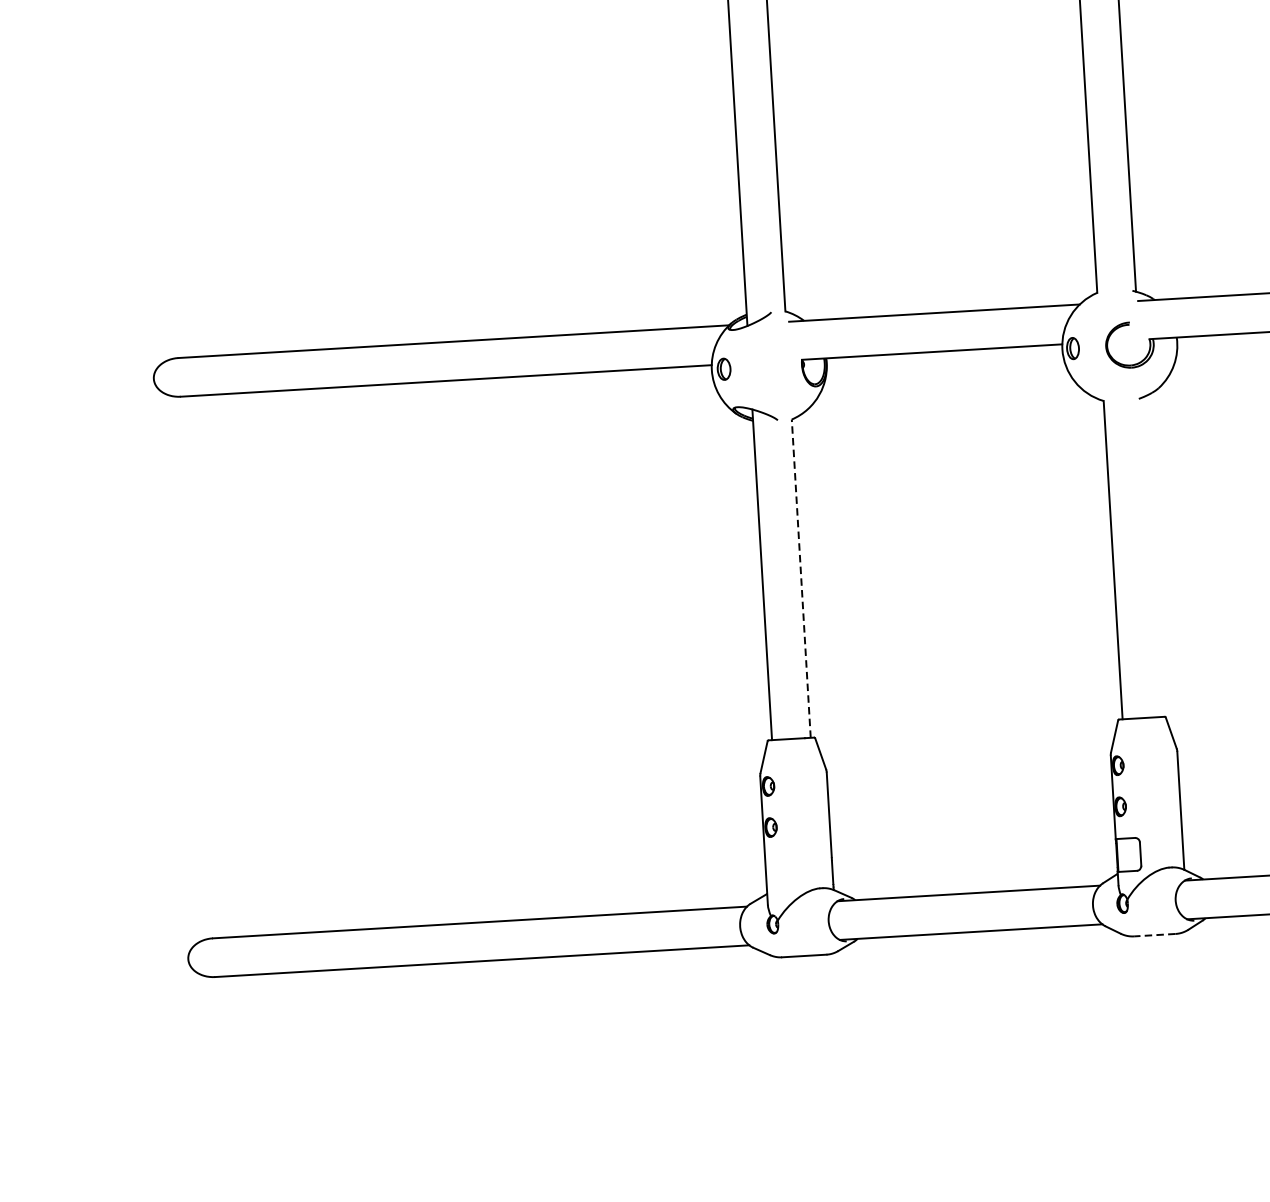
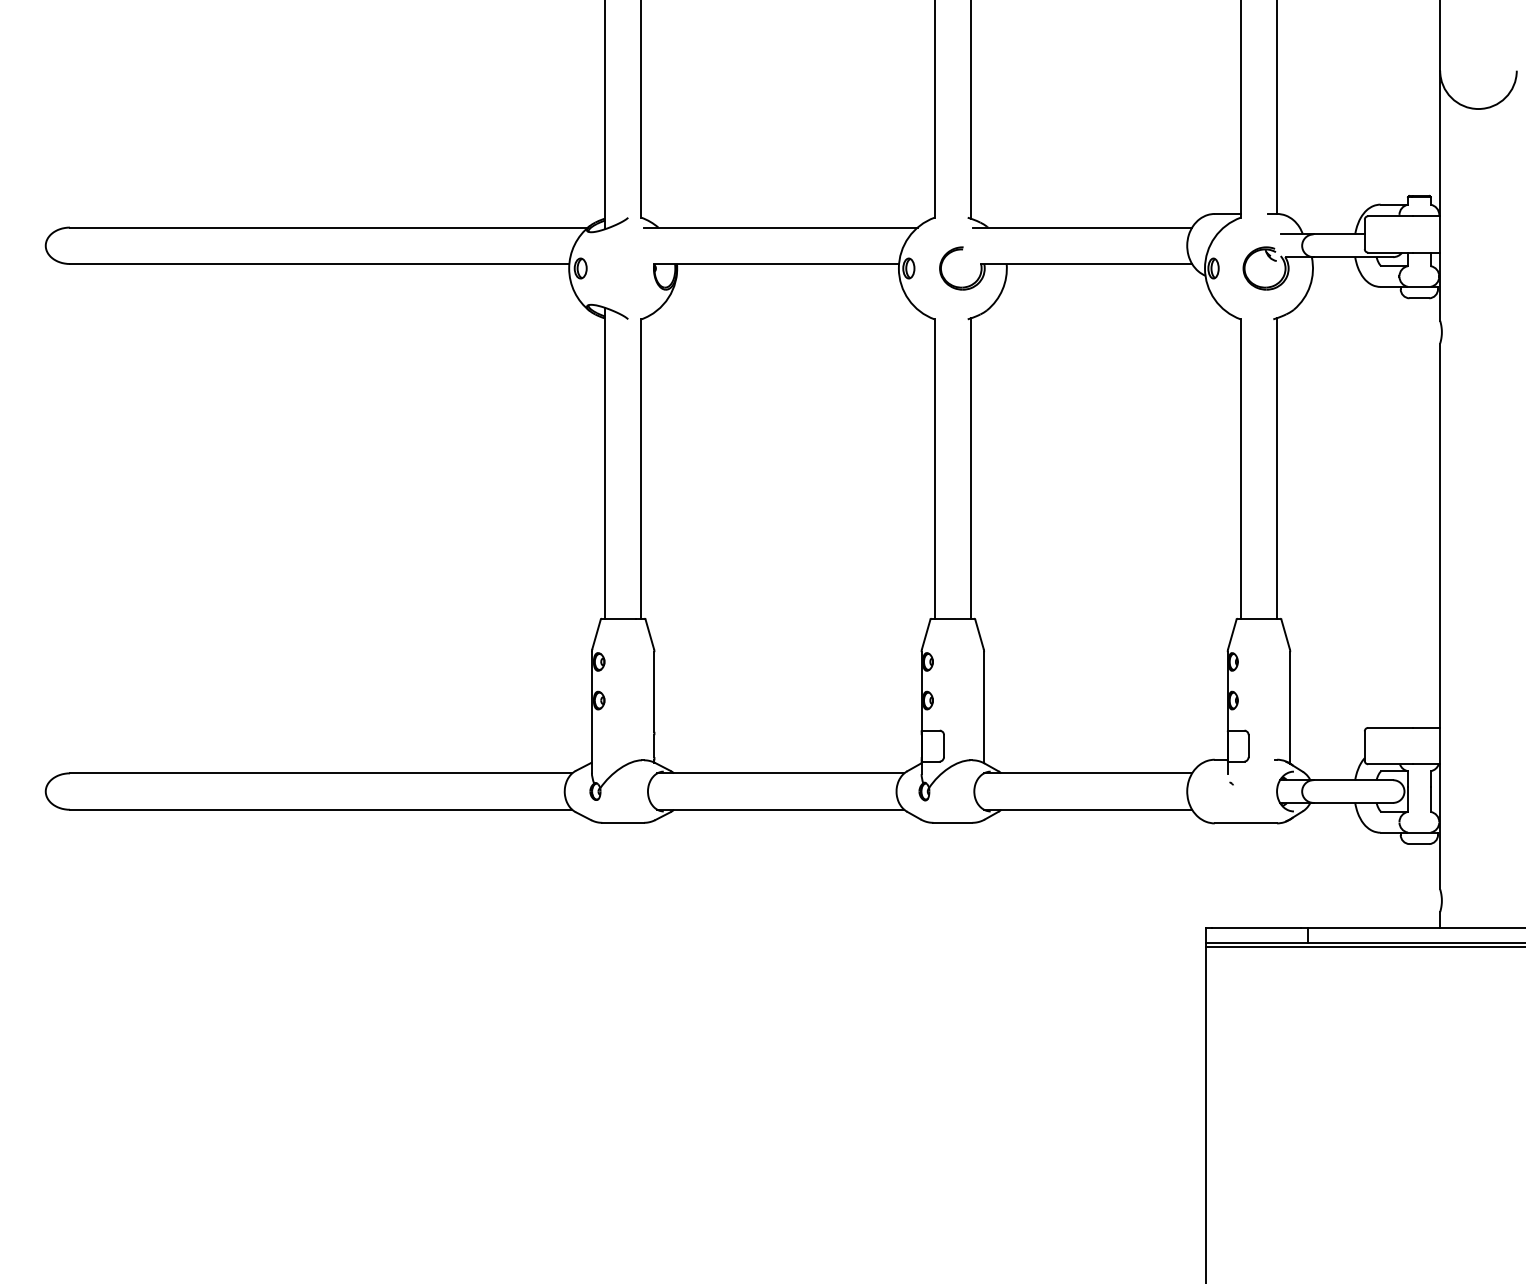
line: (1152, 557) -> (971, 468), added
line: (801, 579) -> (641, 469), dashed -> solid
line: (1154, 934) -> (952, 822), dashed -> solid

